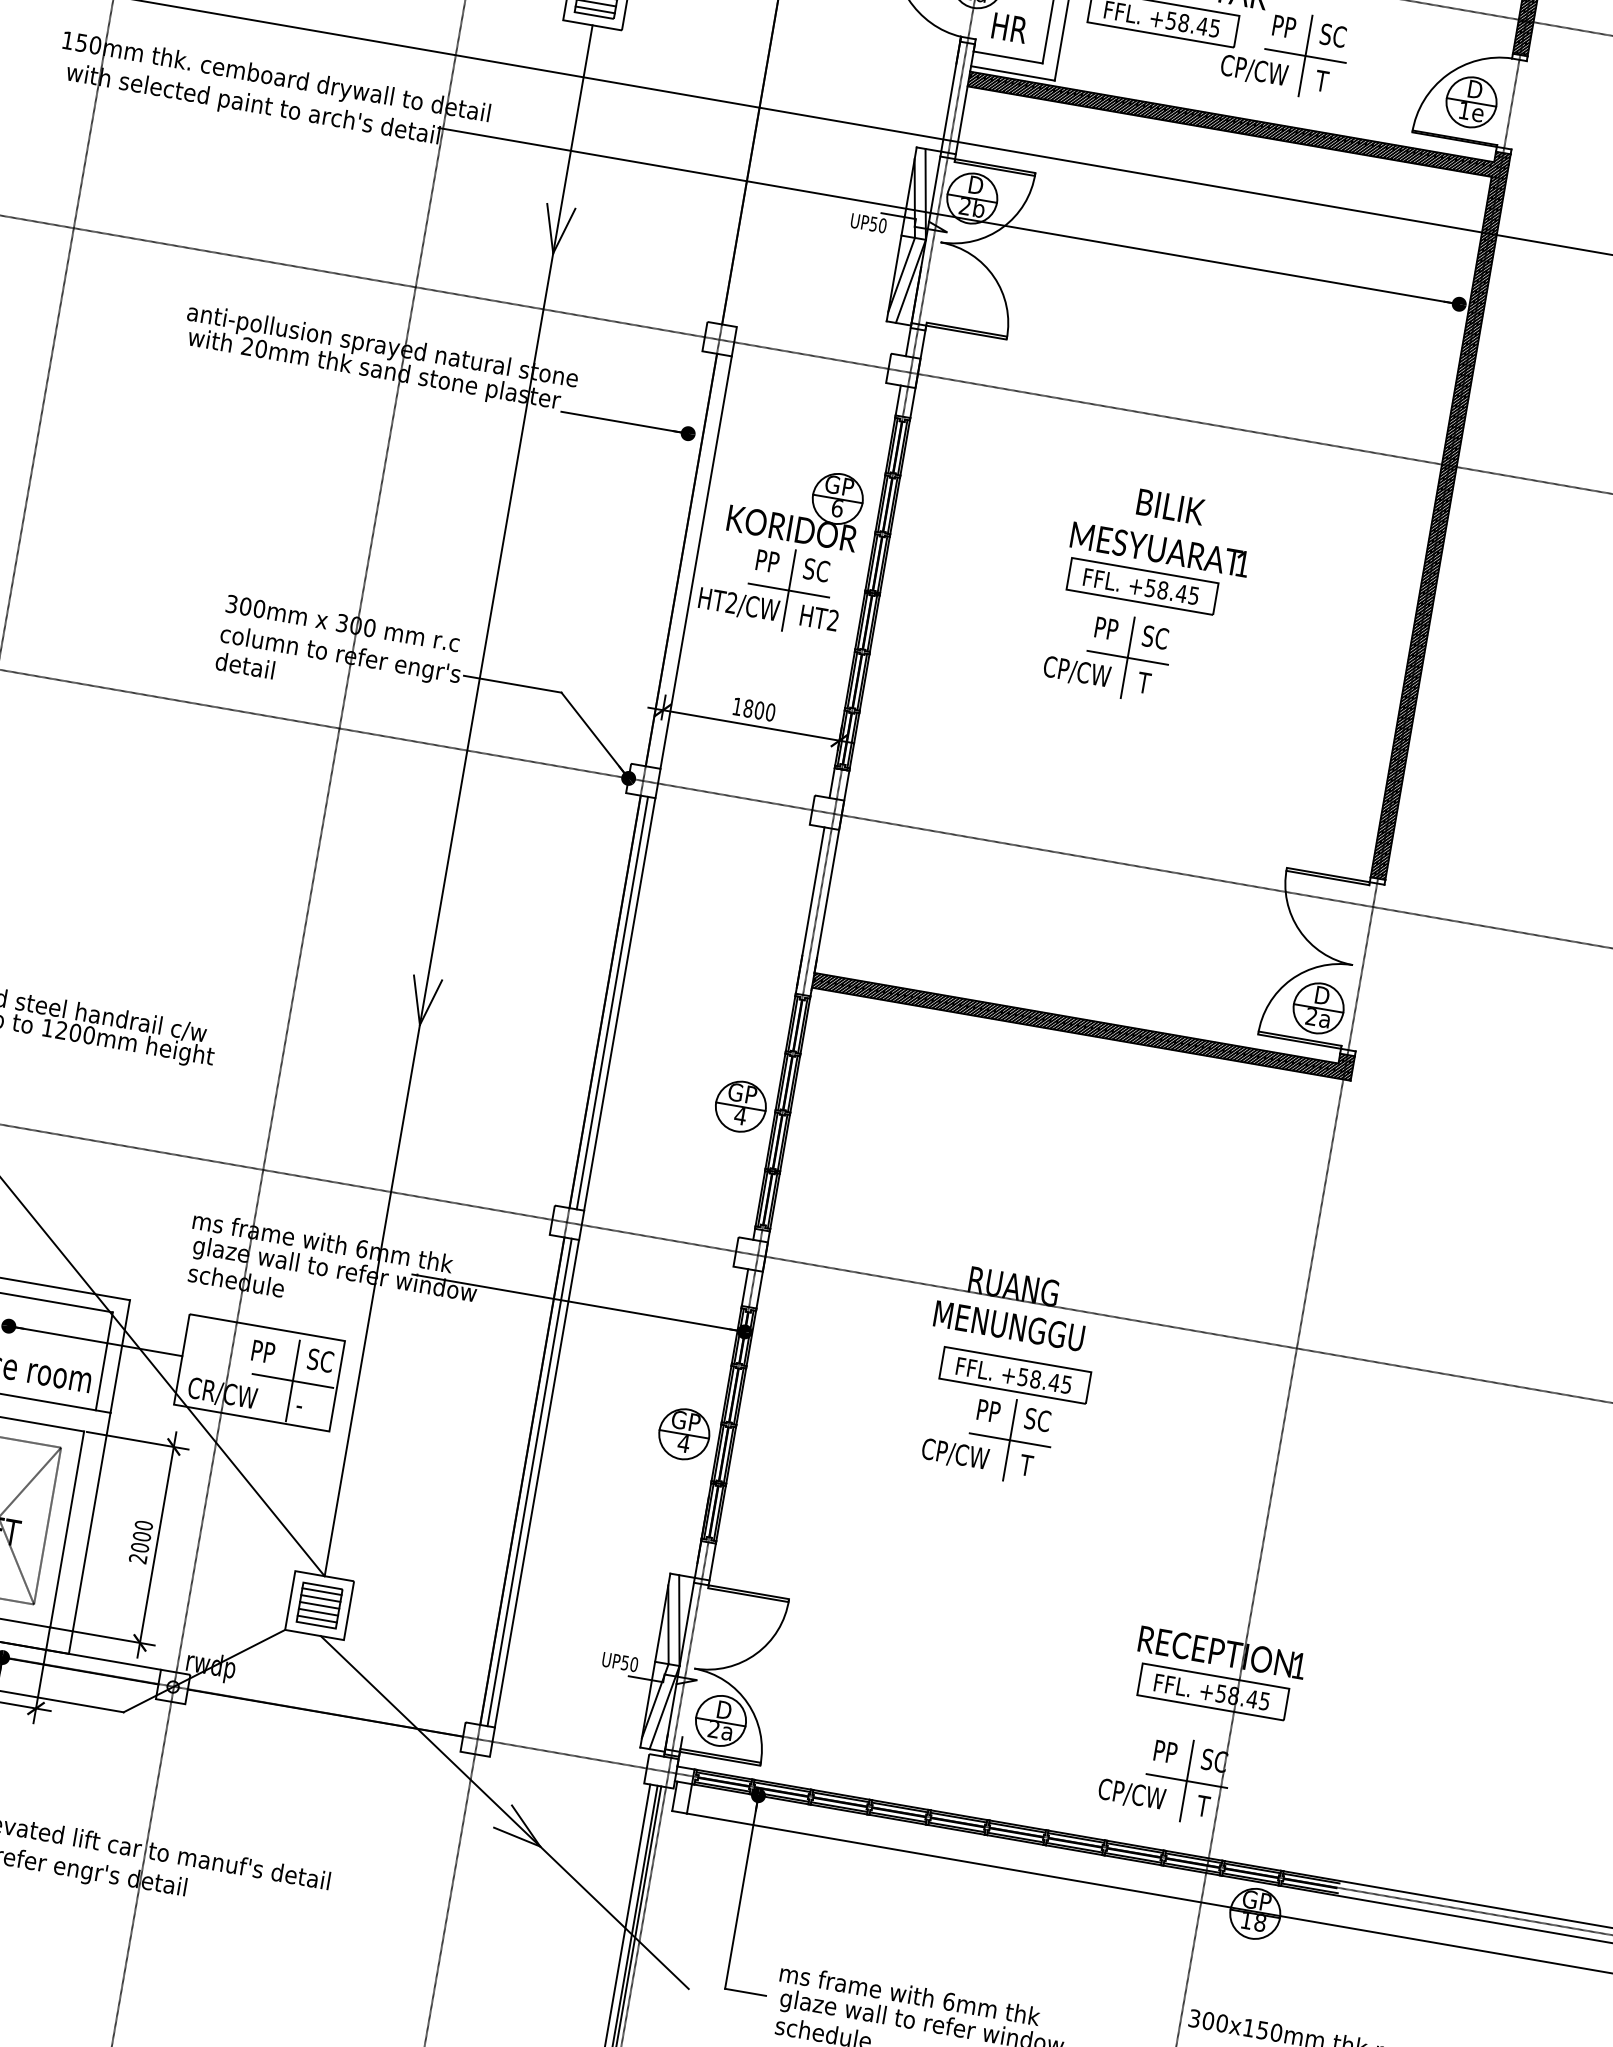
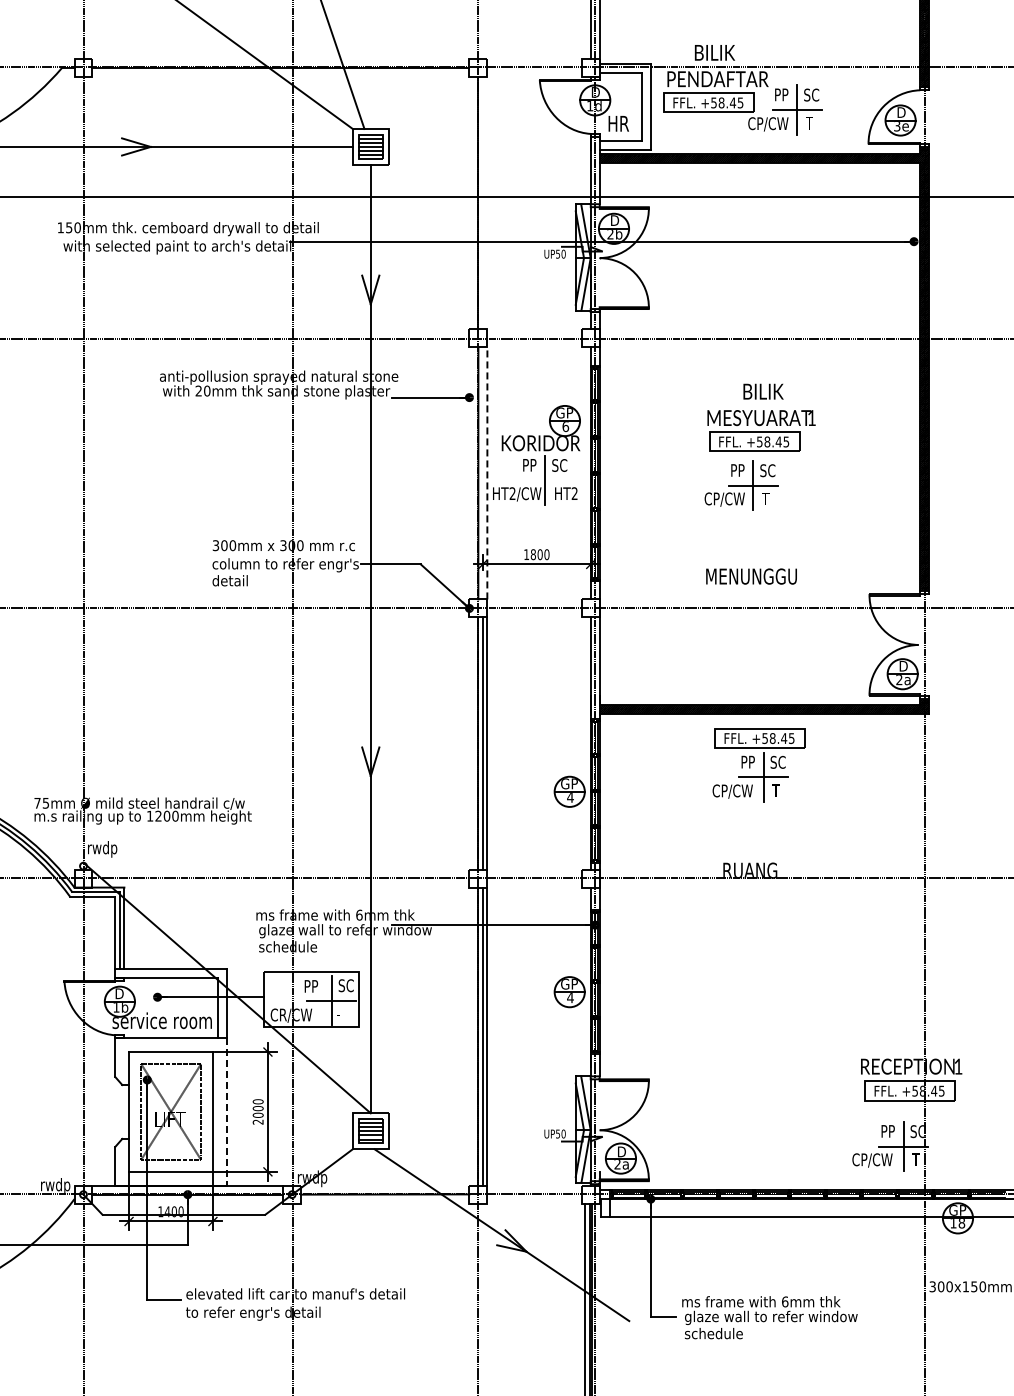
text: (1464, 111) -> (897, 126), 1e -> 3e
line: (696, 561) -> (487, 472), solid -> dashed
line: (787, 590) -> (544, 480), removed
text: (1009, 1325) -> (751, 576), moved
part: (1004, 1419) -> (758, 765), moved
line: (89, 1532) -> (226, 1111), solid -> dashed

